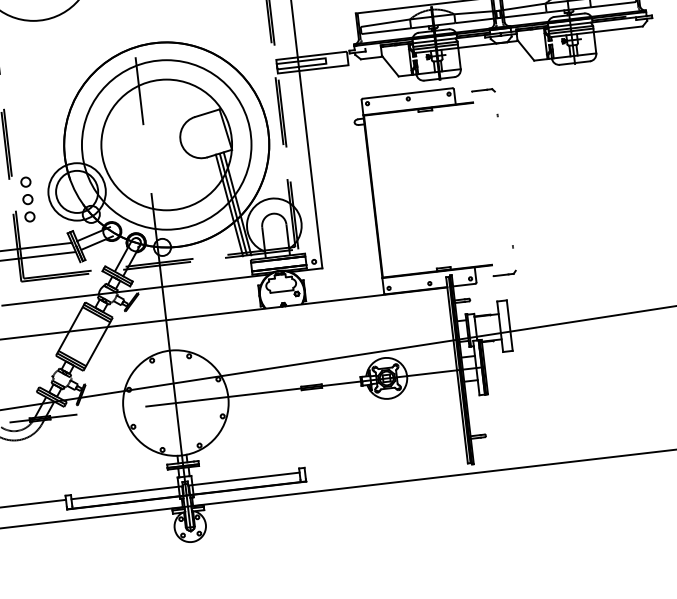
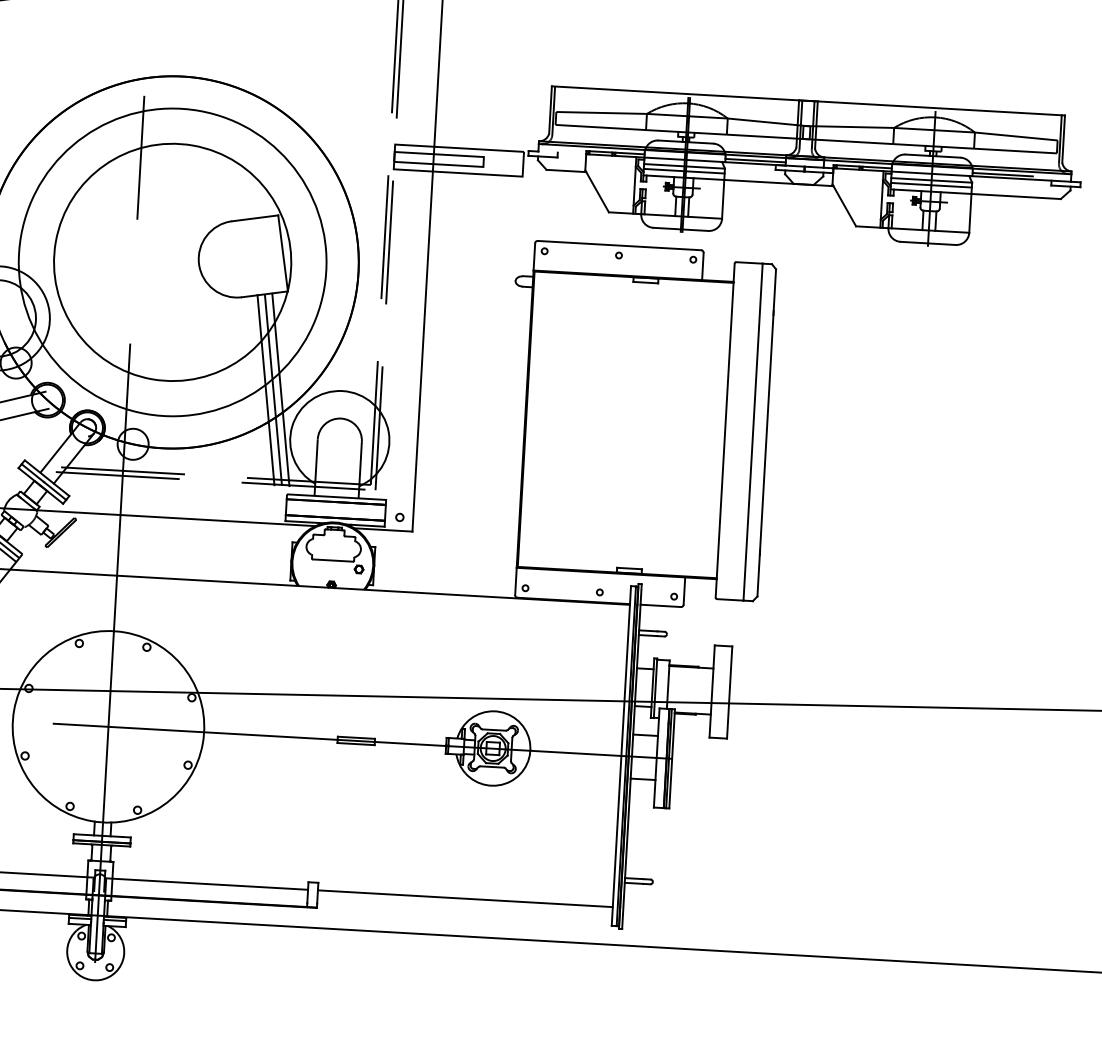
line: (504, 180) -> (765, 431), added
line: (497, 181) -> (752, 430), added
line: (482, 183) -> (725, 429), added
line: (385, 462) -> (464, 898), added

